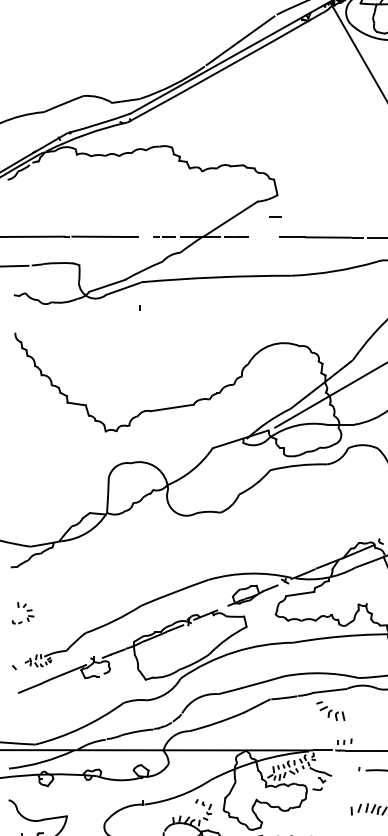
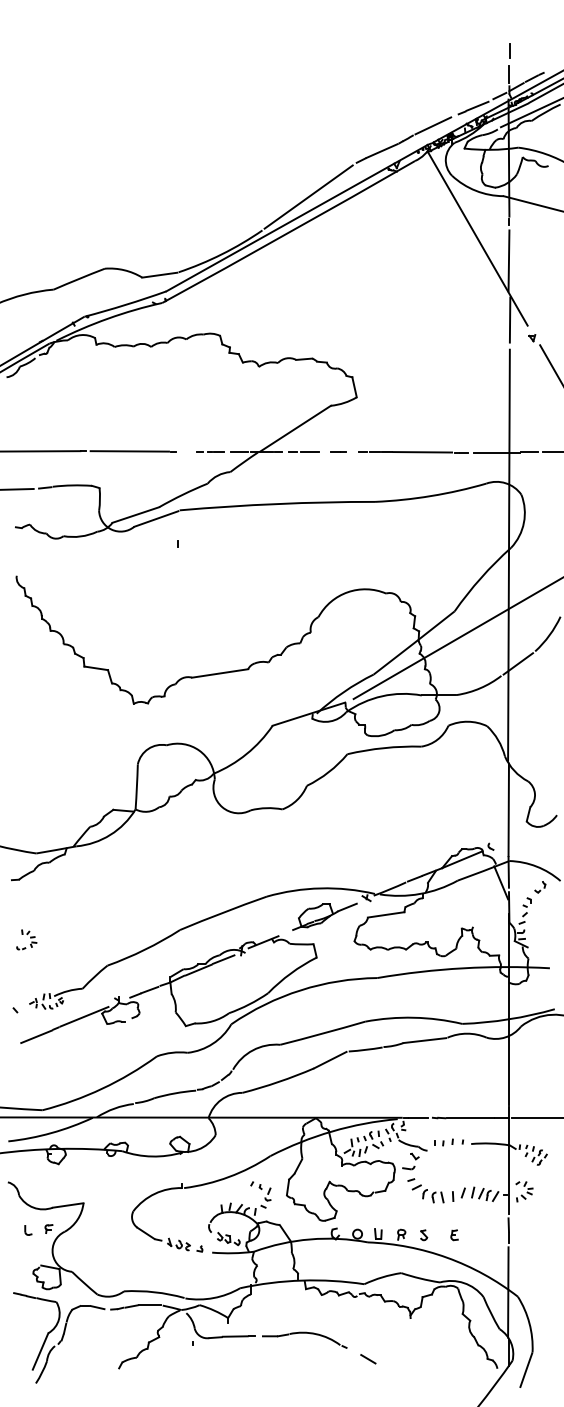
line: (275, 216) -> (338, 451), moved
part: (22, 613) -> (26, 939), size x0.71
part: (330, 710) -> (425, 1190), moved
part: (344, 741) -> (443, 1142), moved

